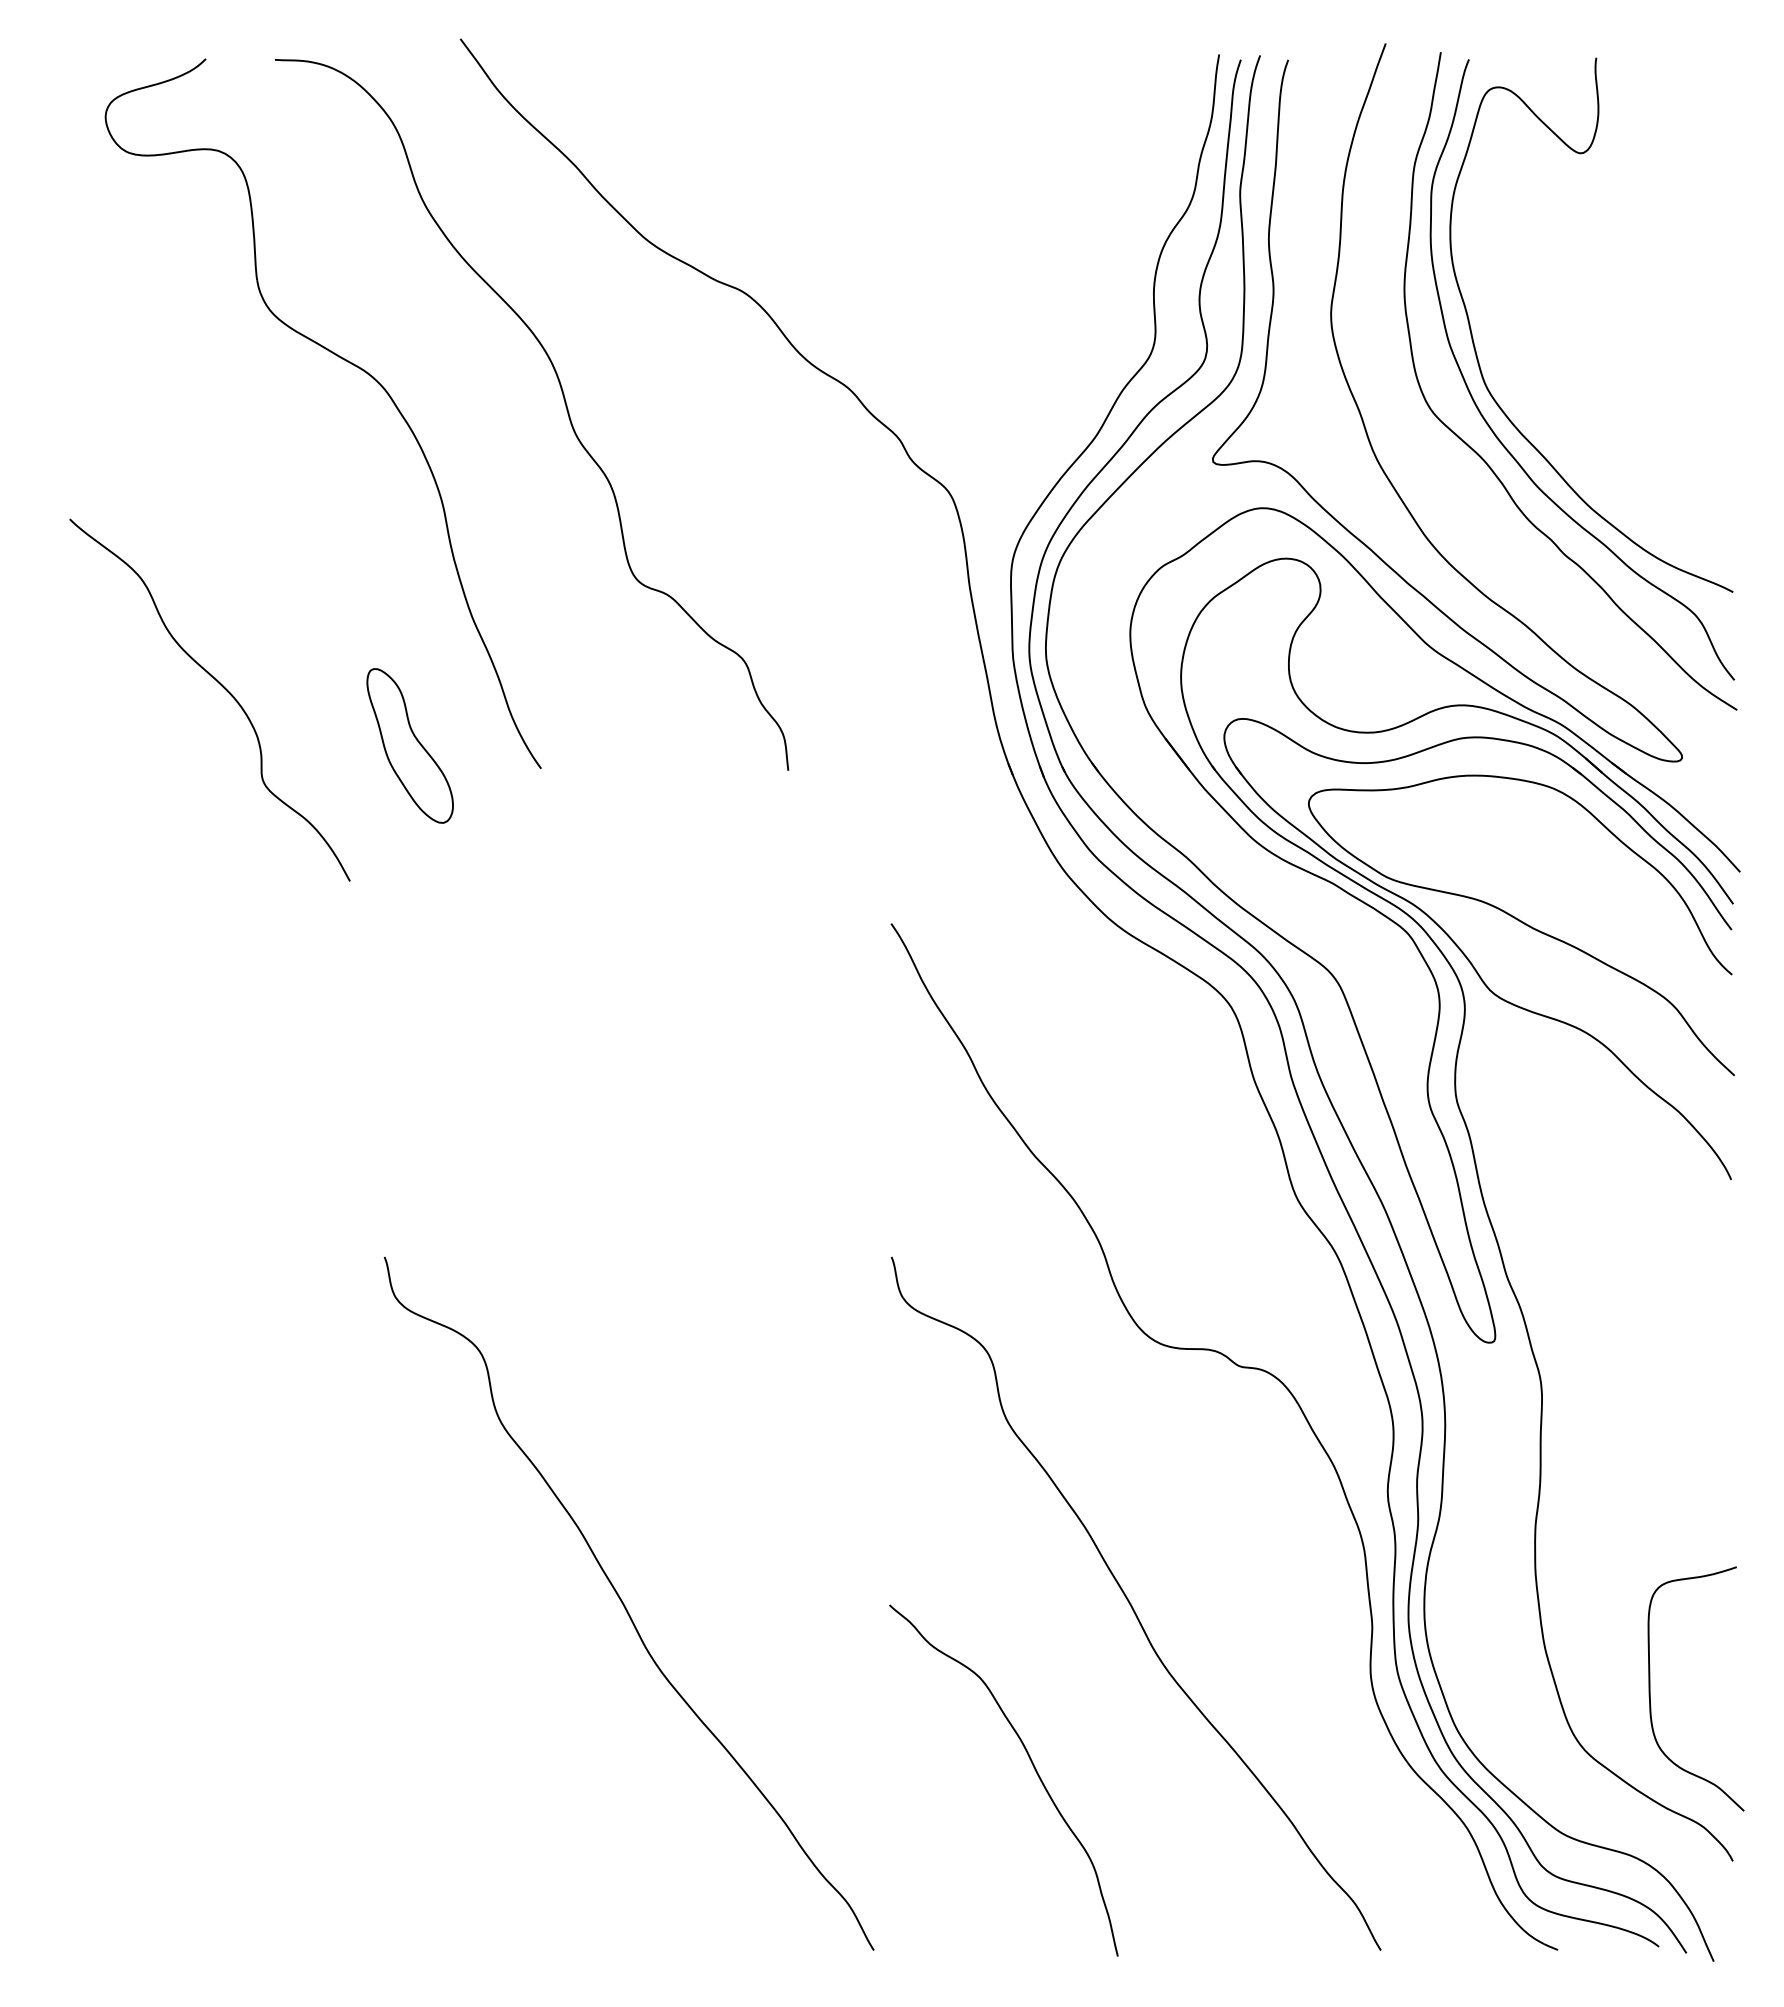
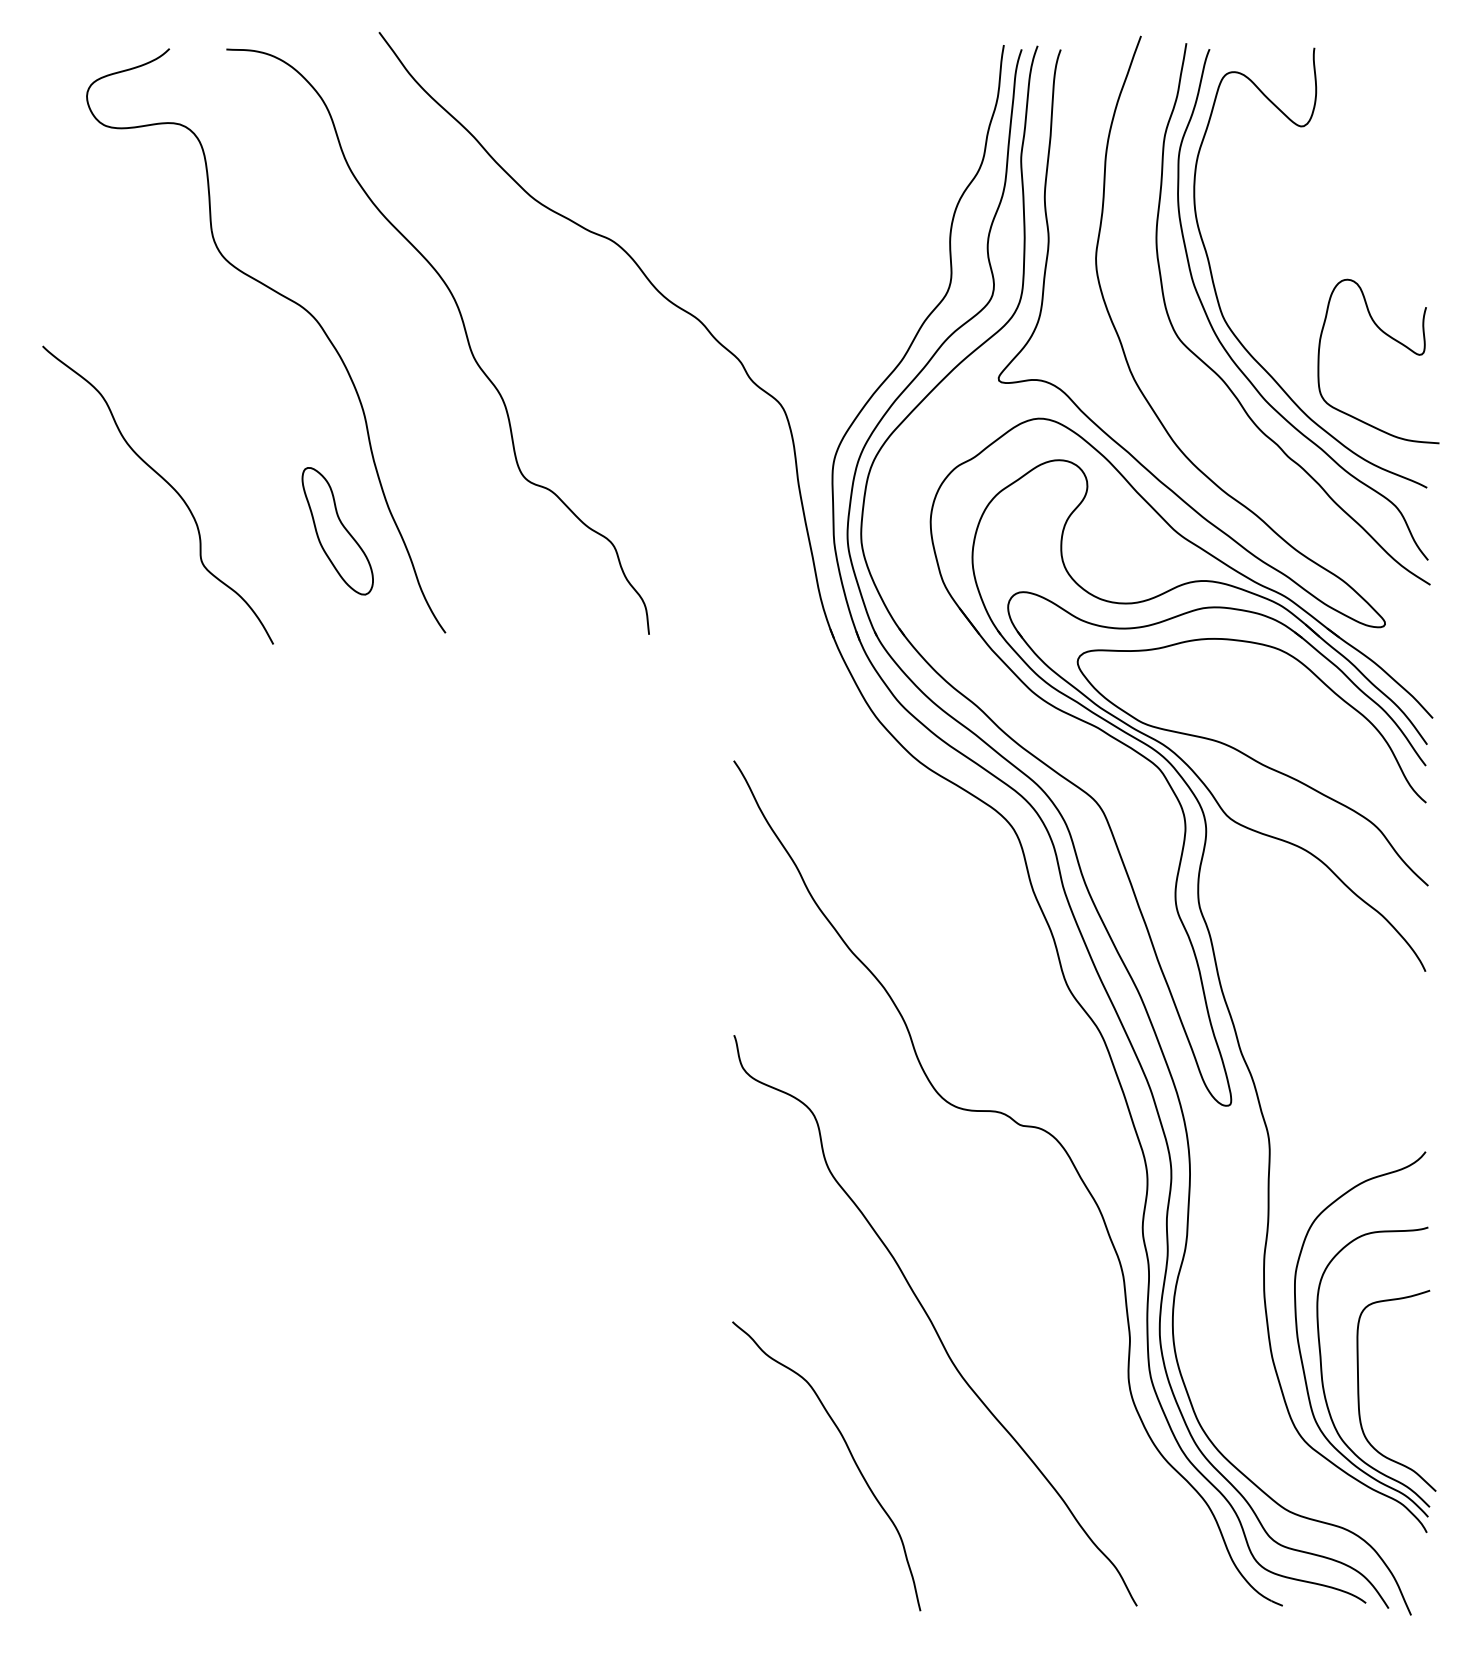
curve: (1690, 411) -> (1391, 339), added
curve: (221, 686) -> (167, 483), moved
part: (409, 745) -> (337, 530), moved
curve: (625, 1605) -> (515, 1322), removed
part: (1602, 1620) -> (1319, 1334), added

